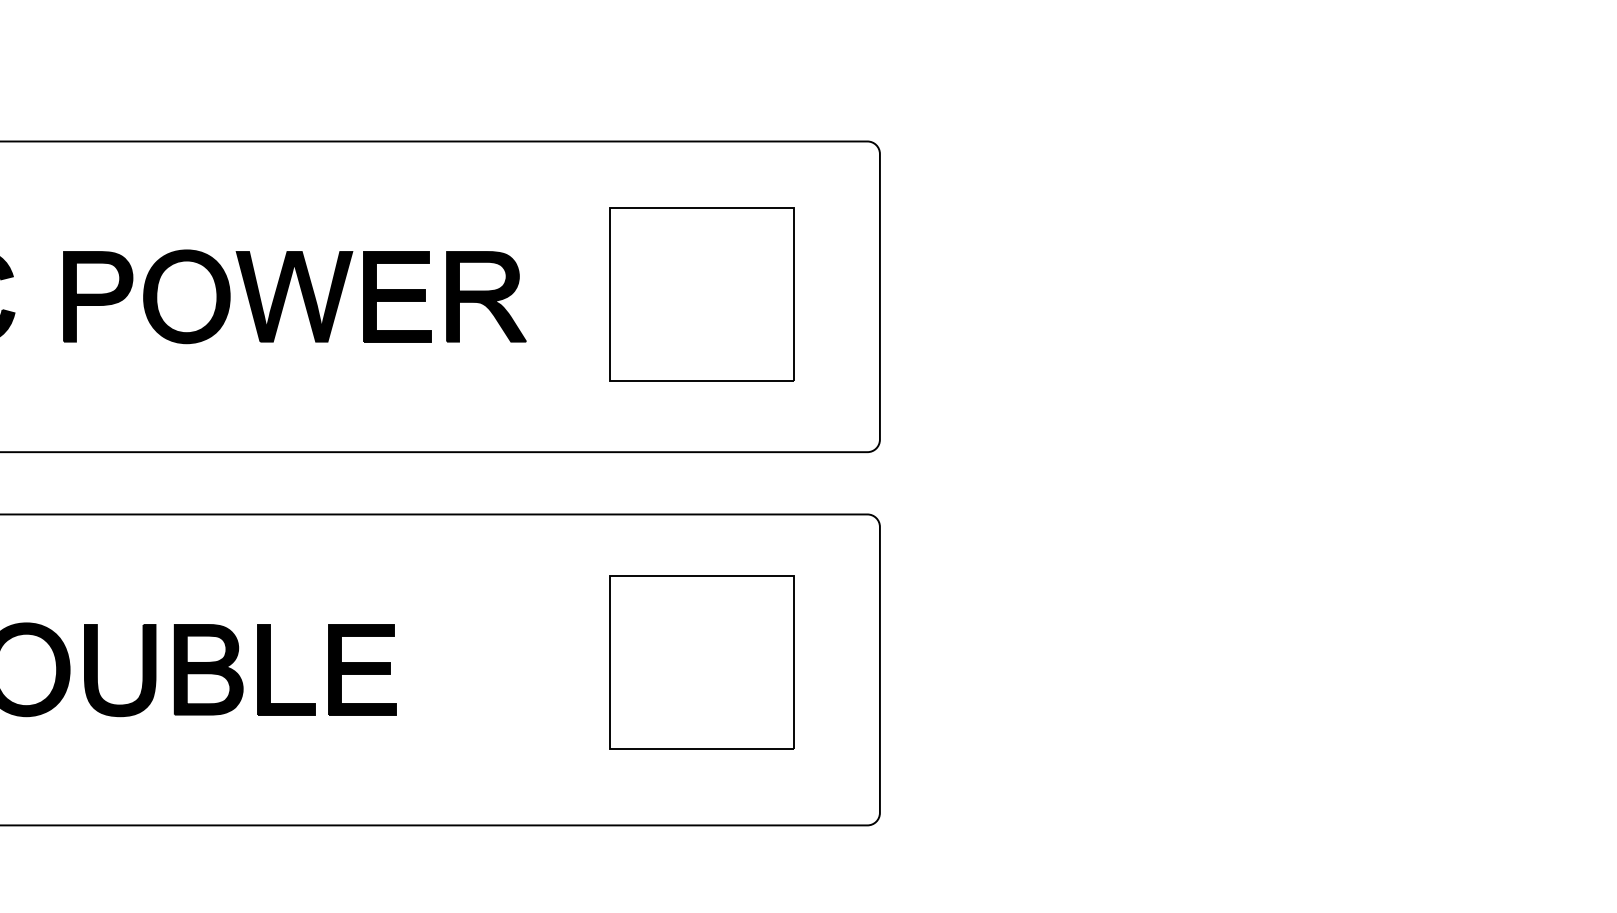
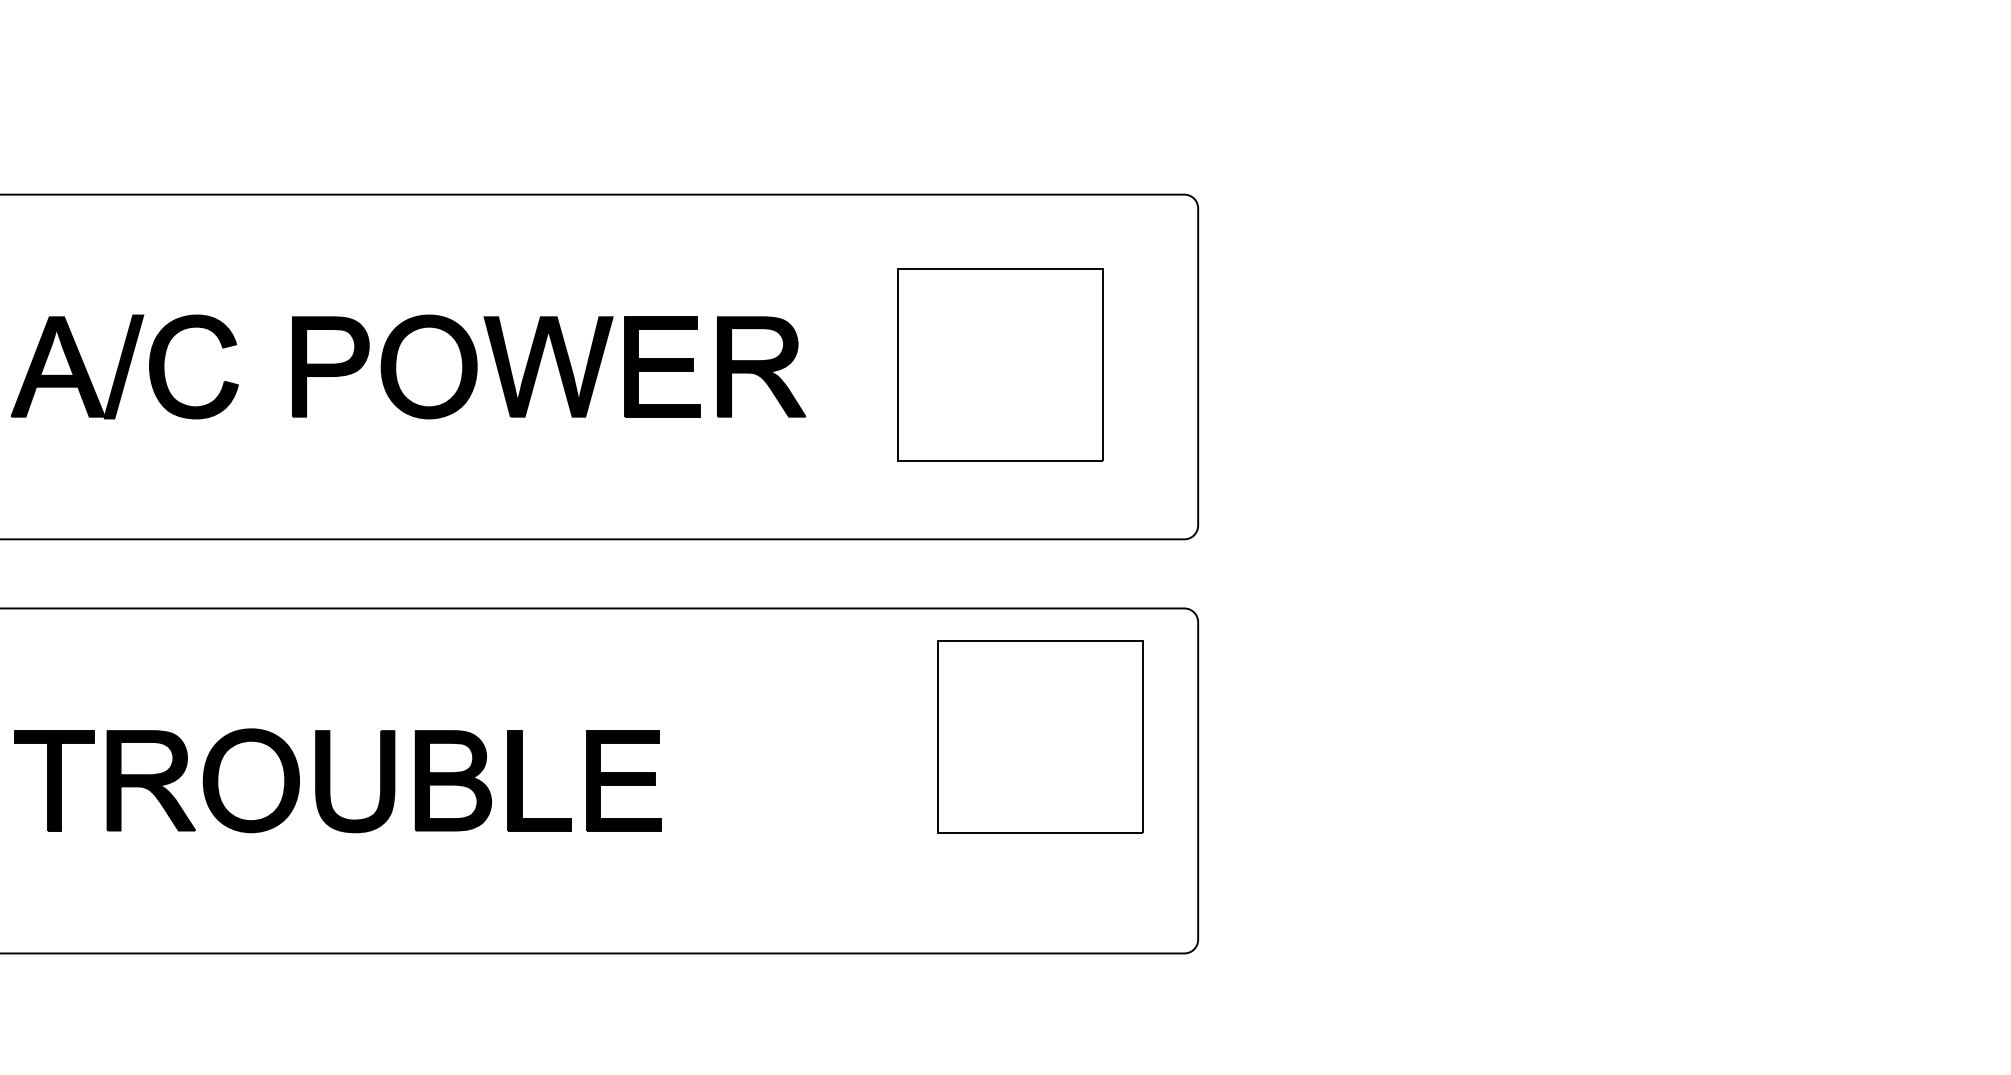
part: (701, 662) -> (1040, 736), moved

